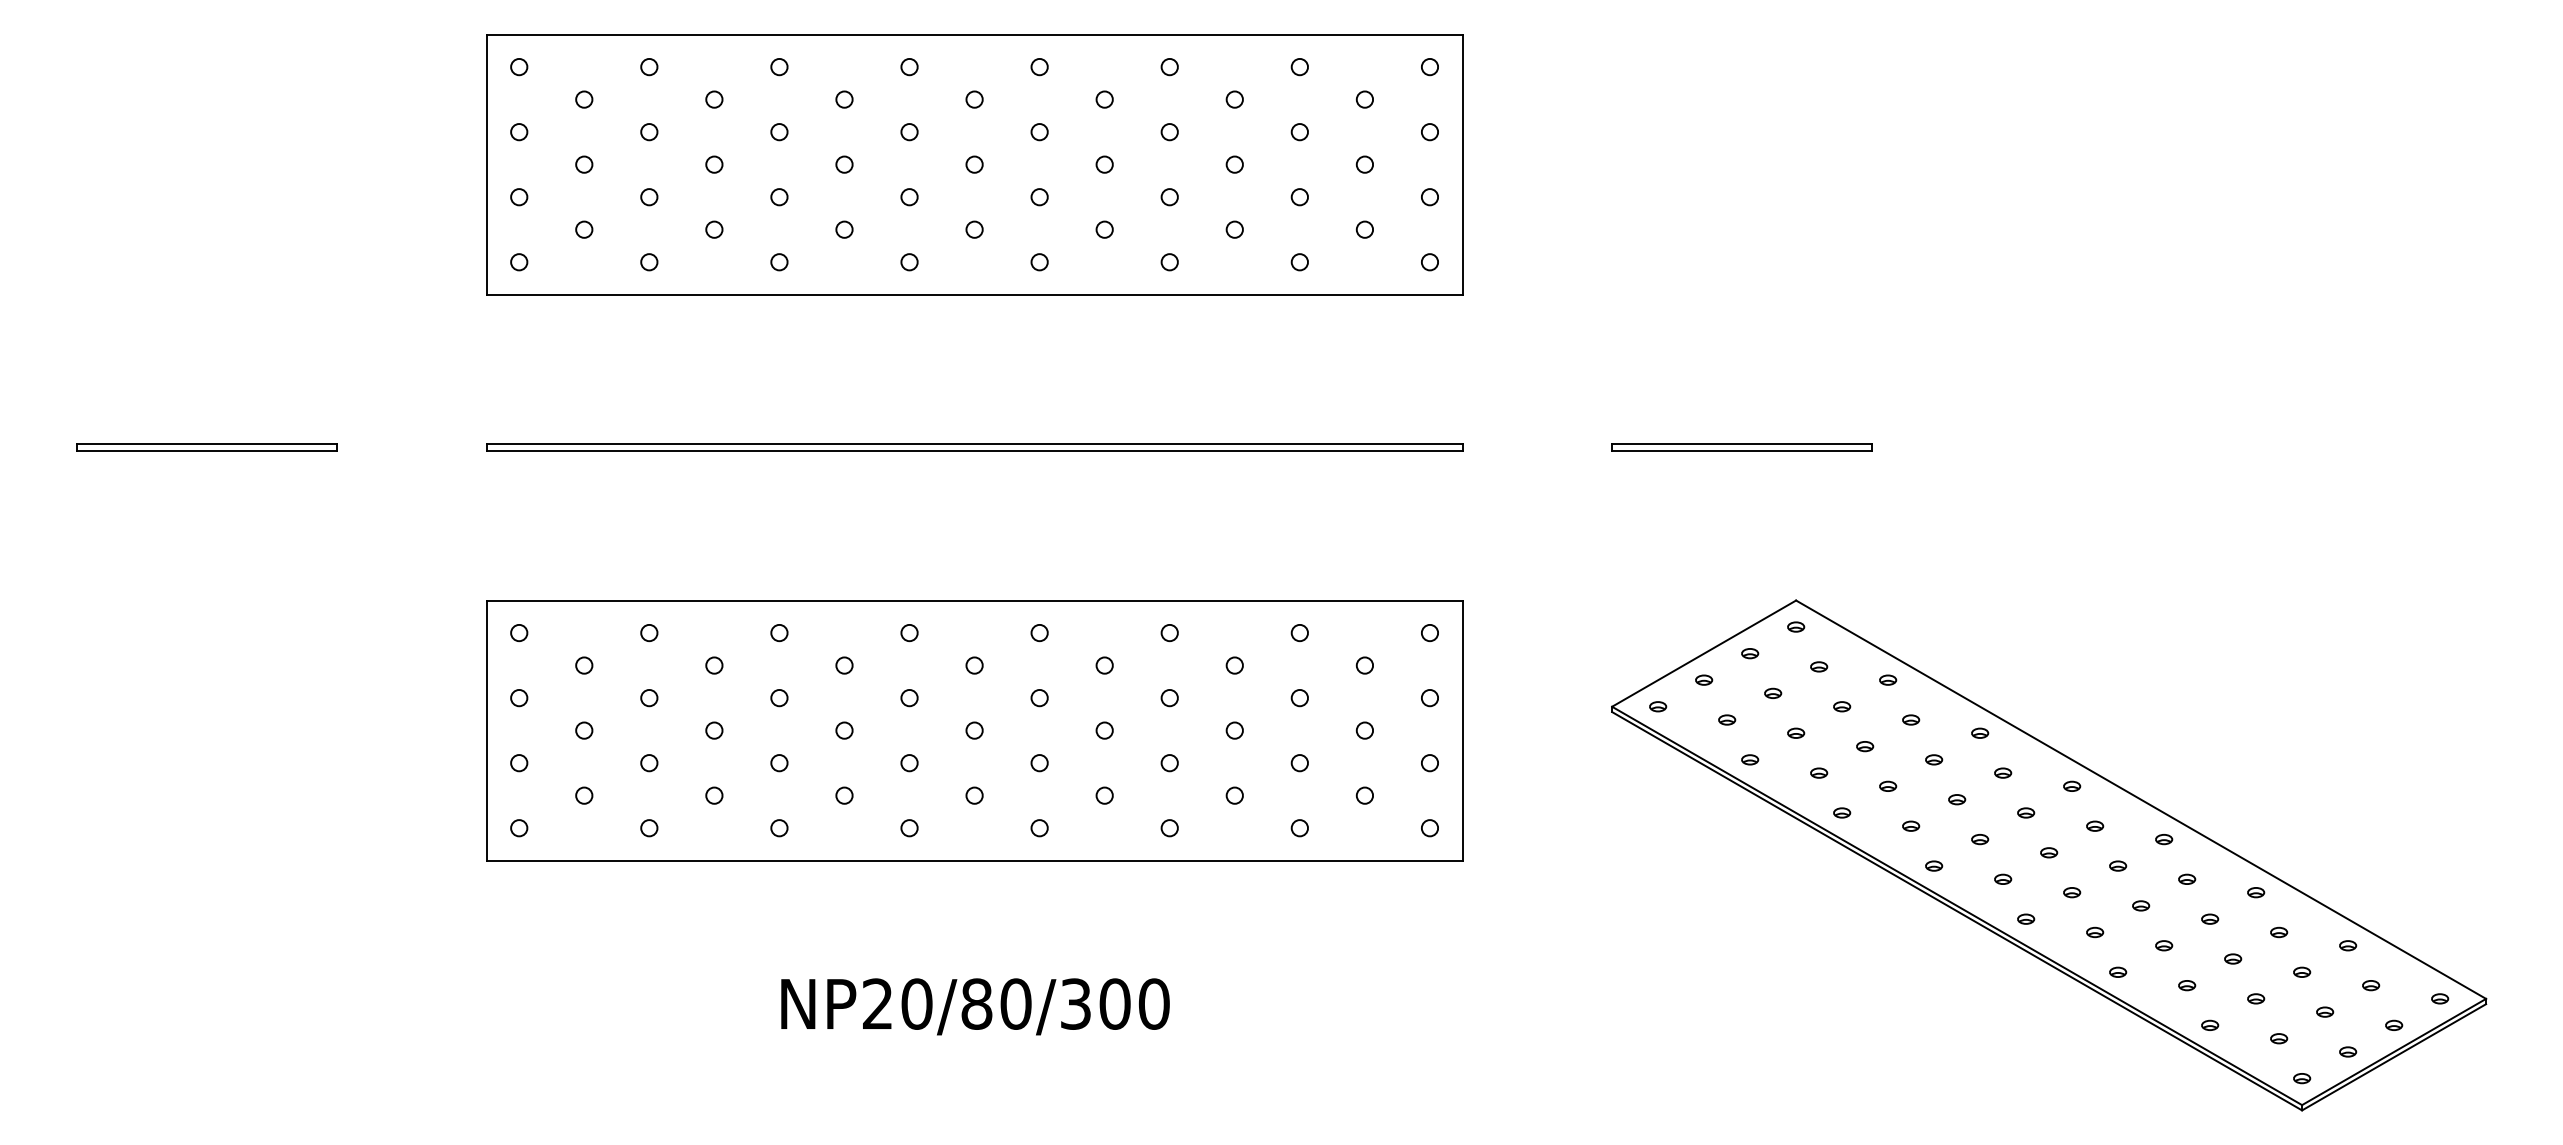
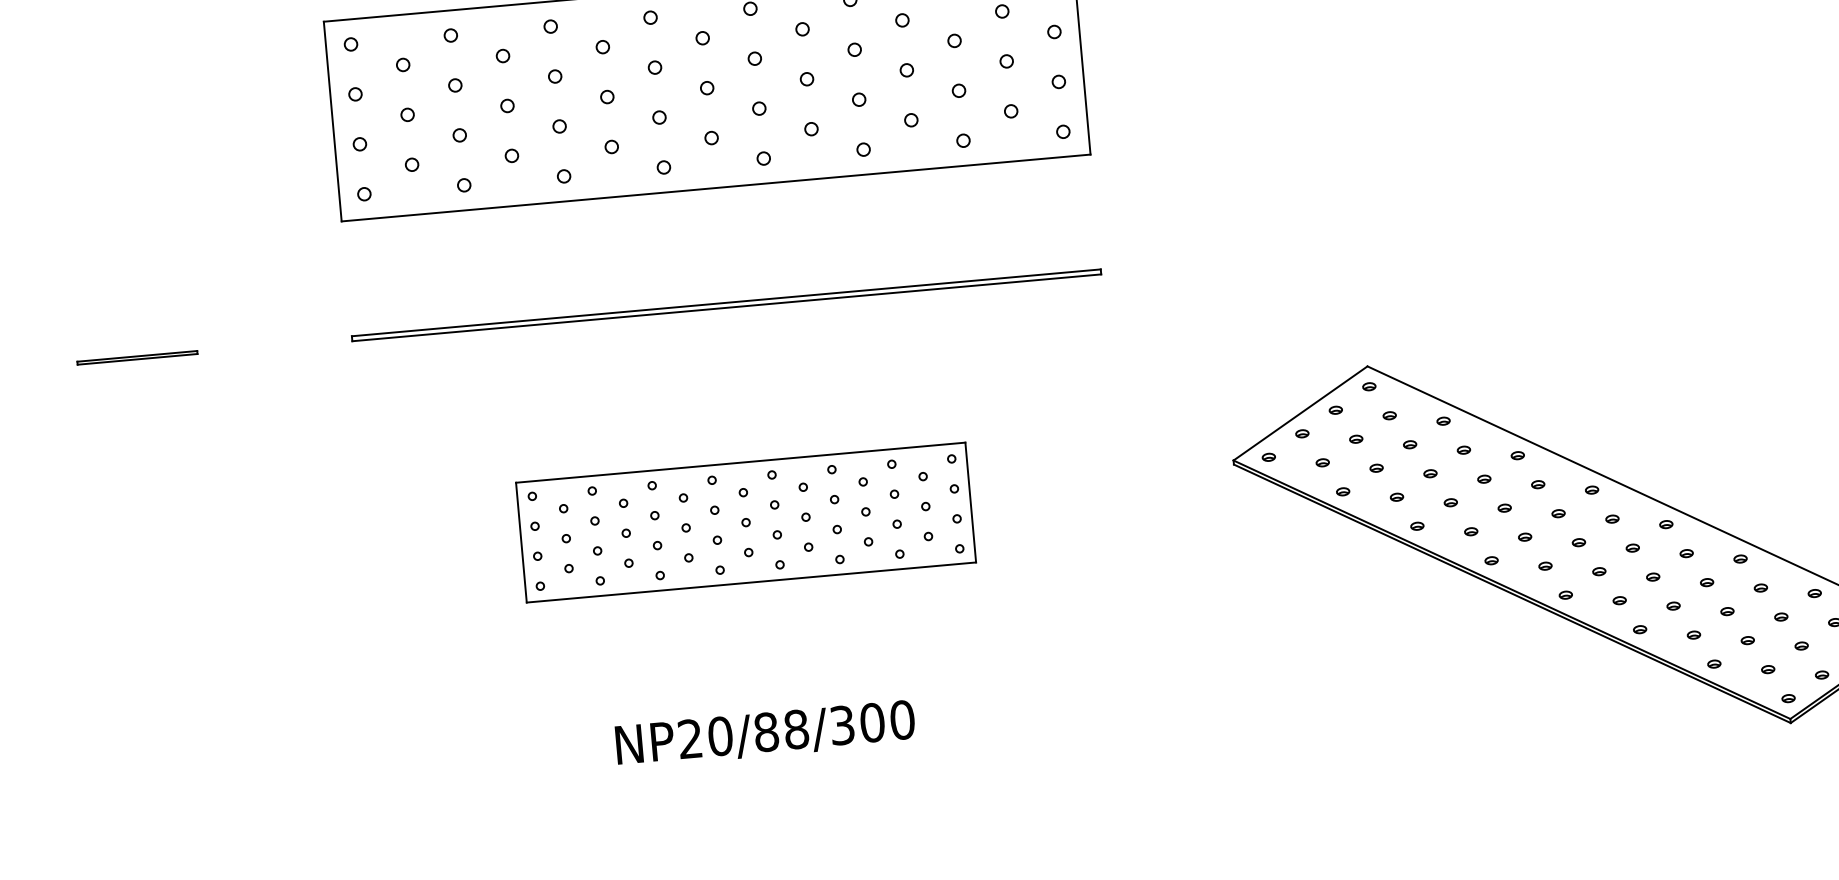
part: (206, 447) -> (137, 357), size x0.6
part: (1741, 447) -> (1315, 252), removed
part: (974, 730) -> (745, 522), size x0.6
text: (1015, 1003) -> (796, 729), NP20/80/300 -> NP20/88/300

